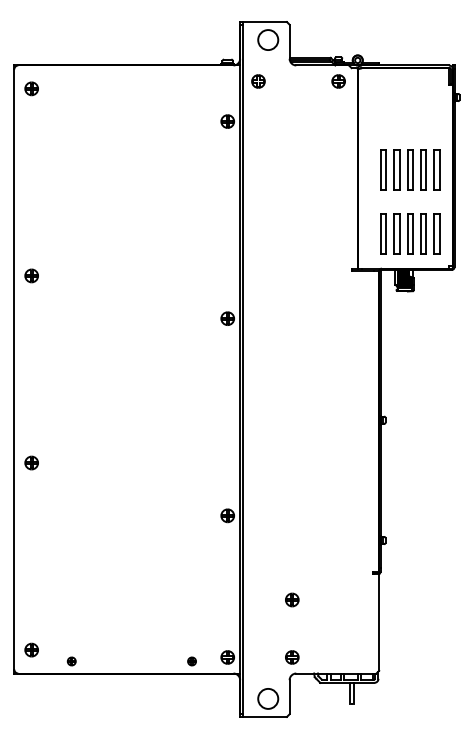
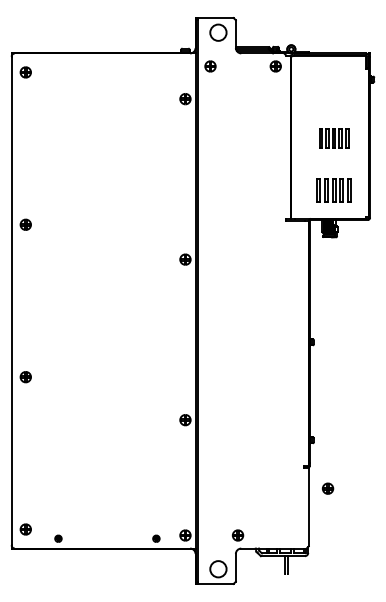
part: (409, 169) -> (333, 138), size x0.6
part: (409, 233) -> (333, 190), size x0.7
part: (291, 599) -> (327, 488), moved

